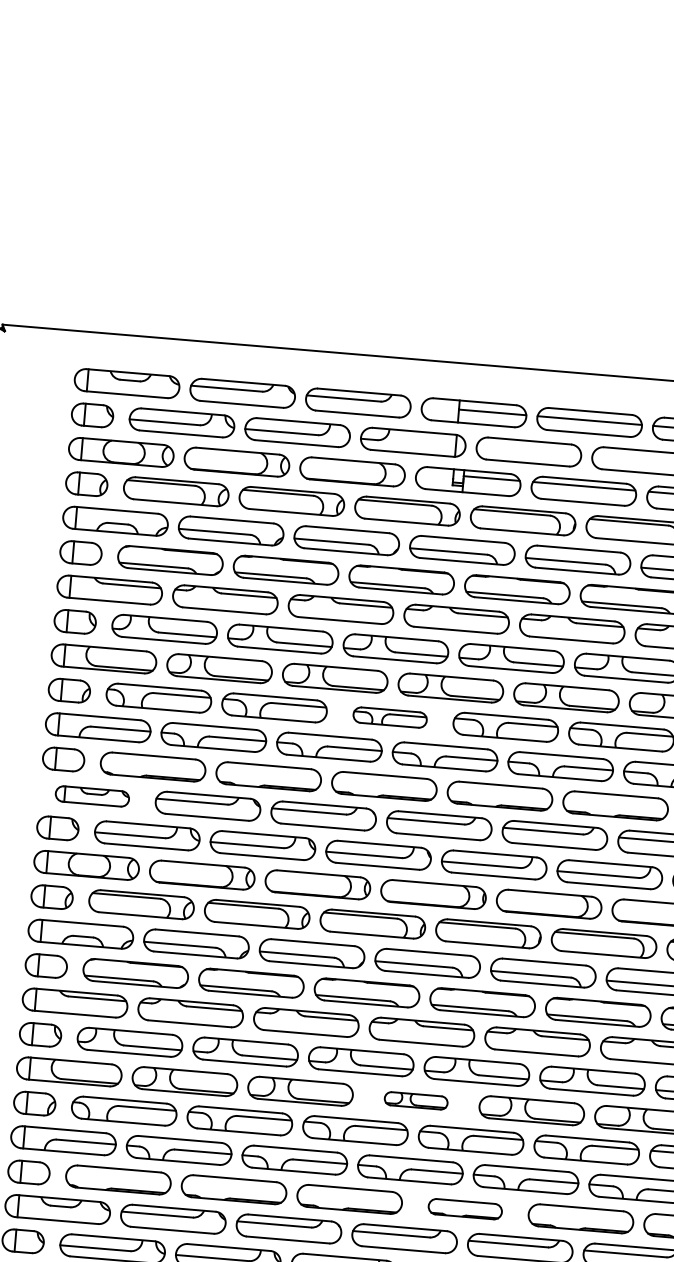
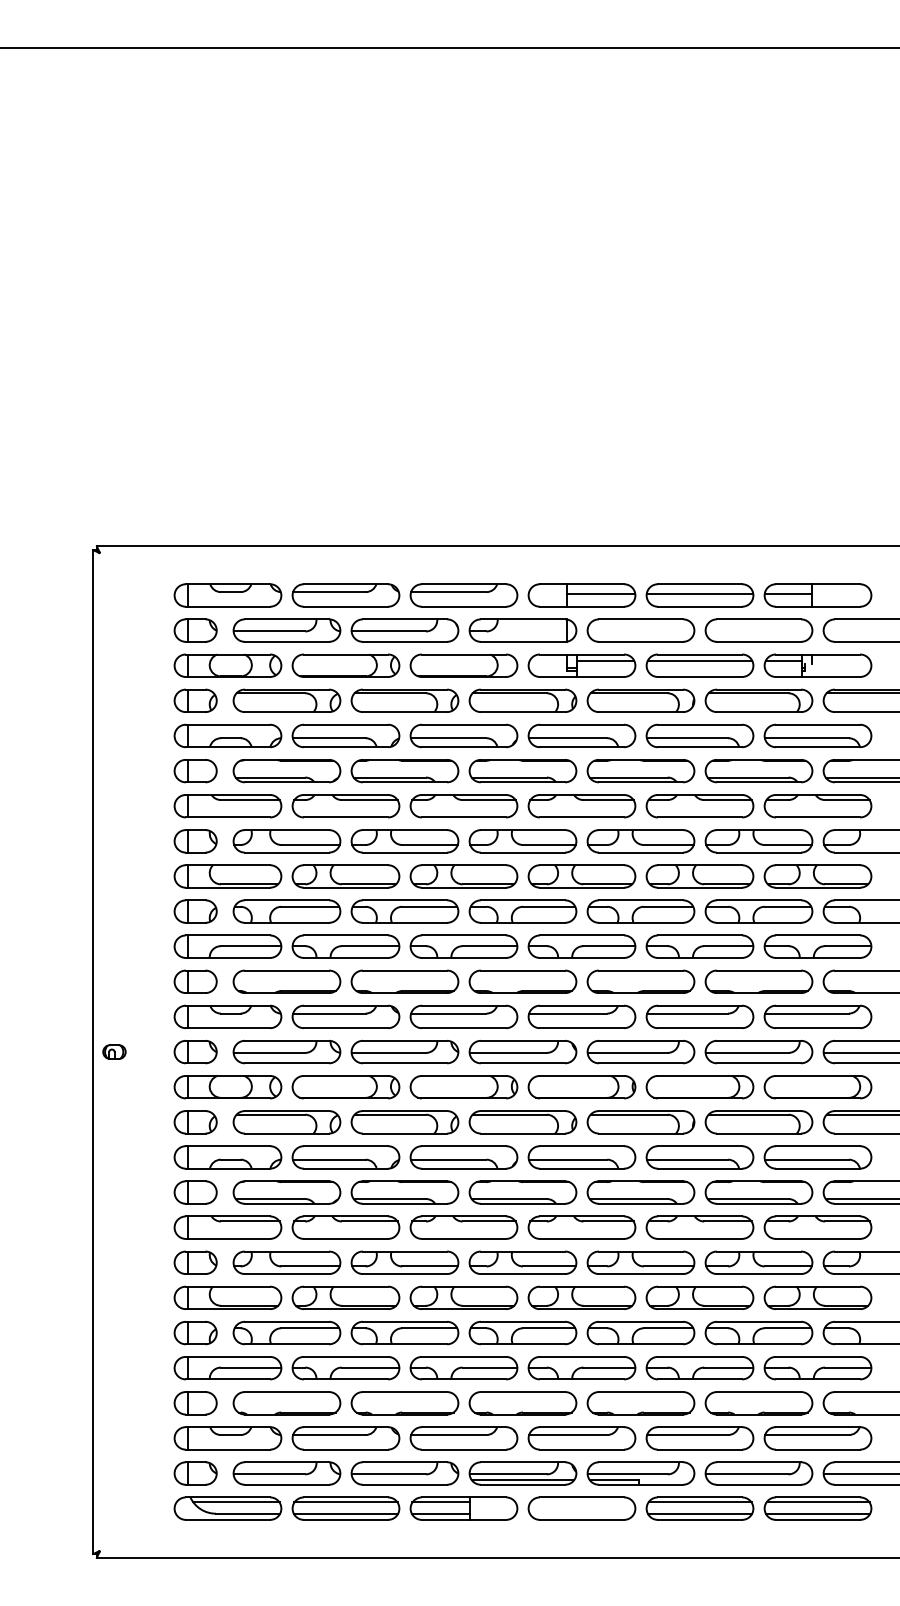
part: (389, 717) -> (522, 911), size x1.43
part: (91, 796) -> (227, 1016), size x1.43
part: (415, 1100) -> (581, 1297), size x1.67
part: (464, 1209) -> (640, 1403), size x1.43

